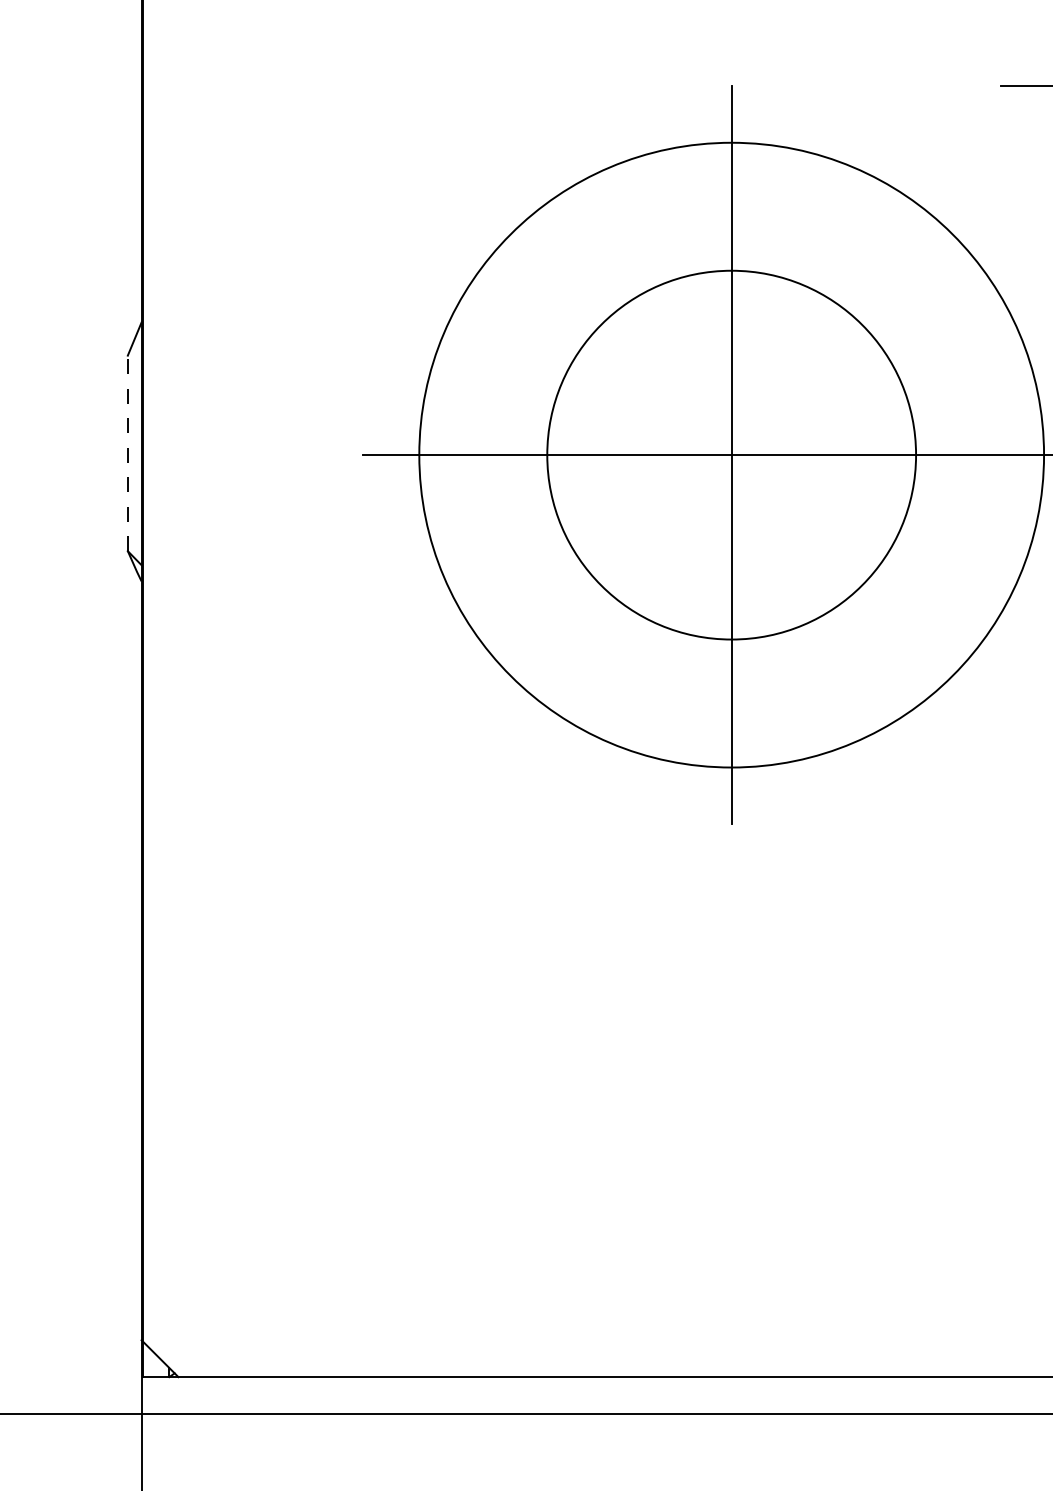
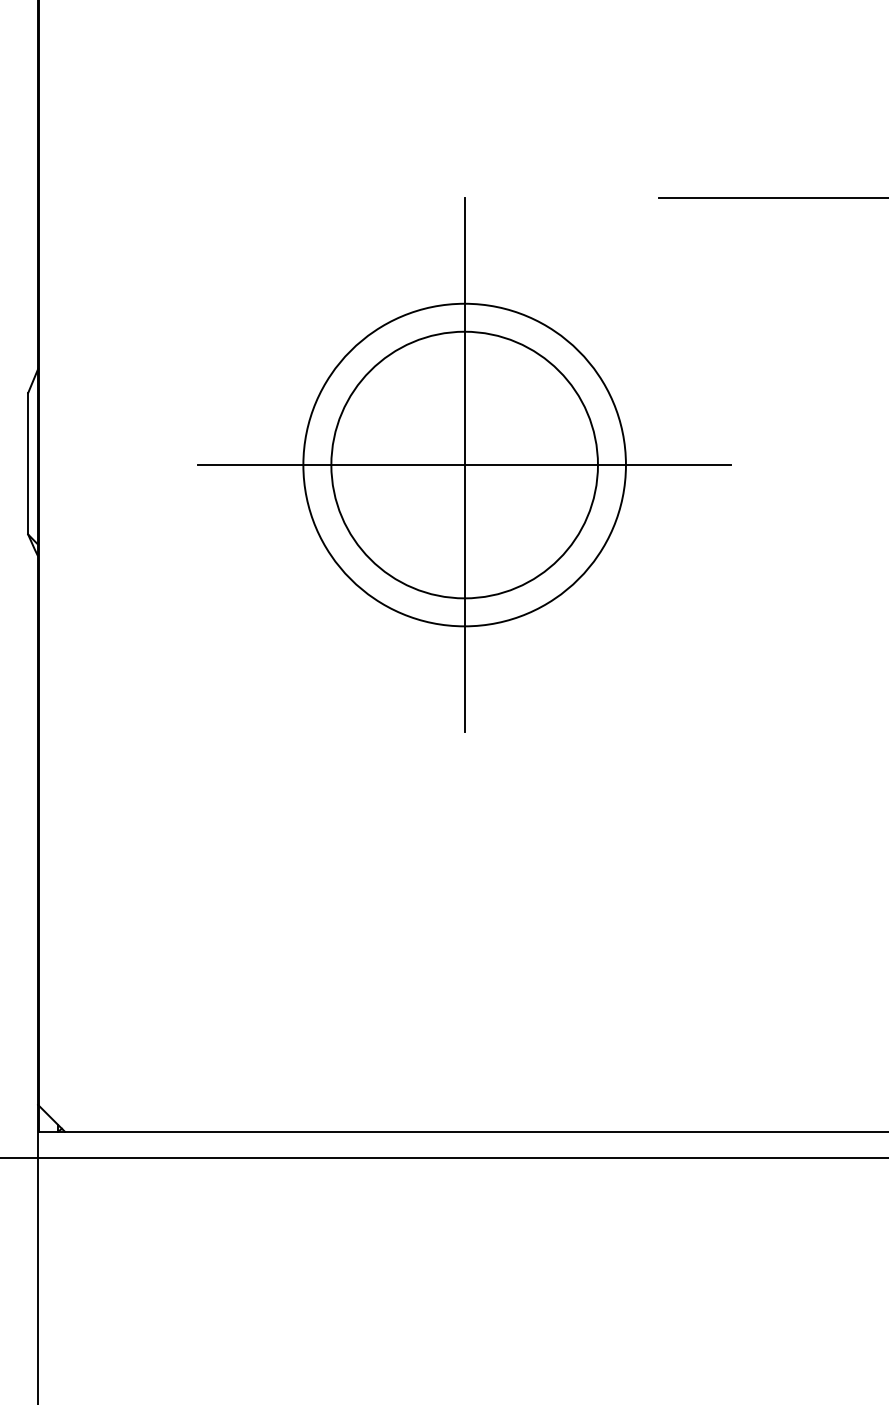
line: (128, 452) -> (28, 463), dashed -> solid
circle: (731, 454) -> (464, 464), size x0.71

